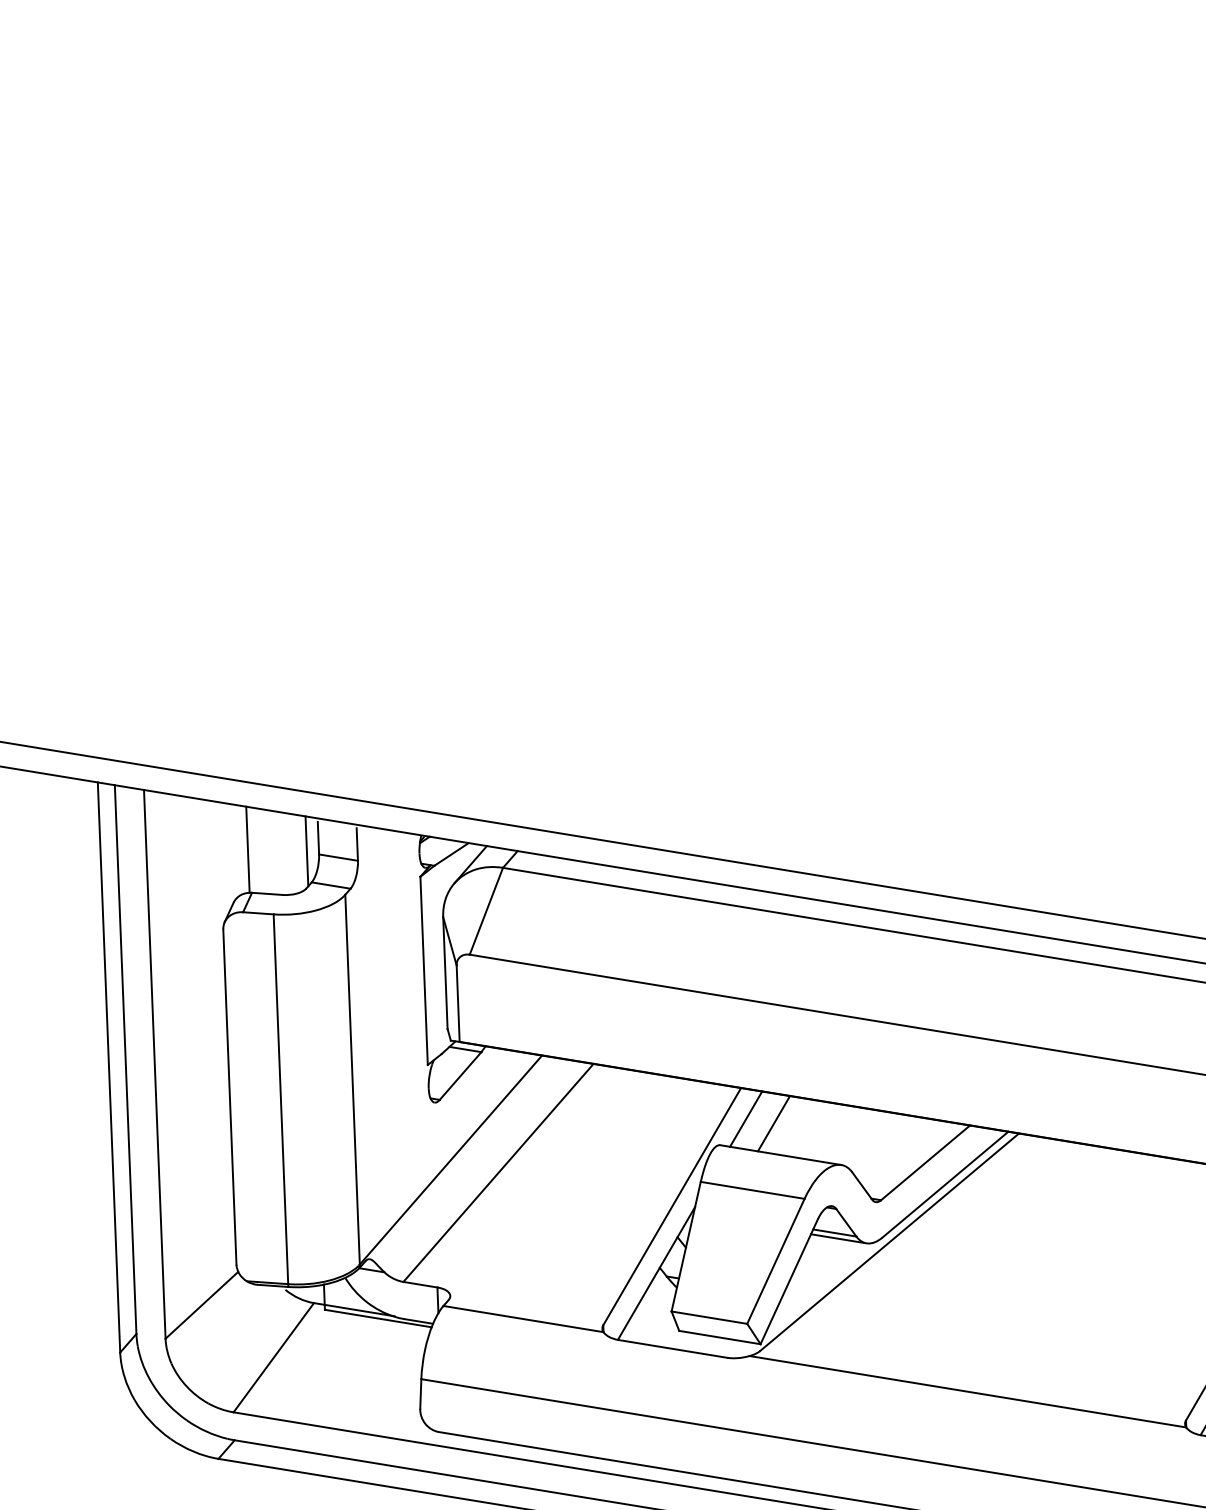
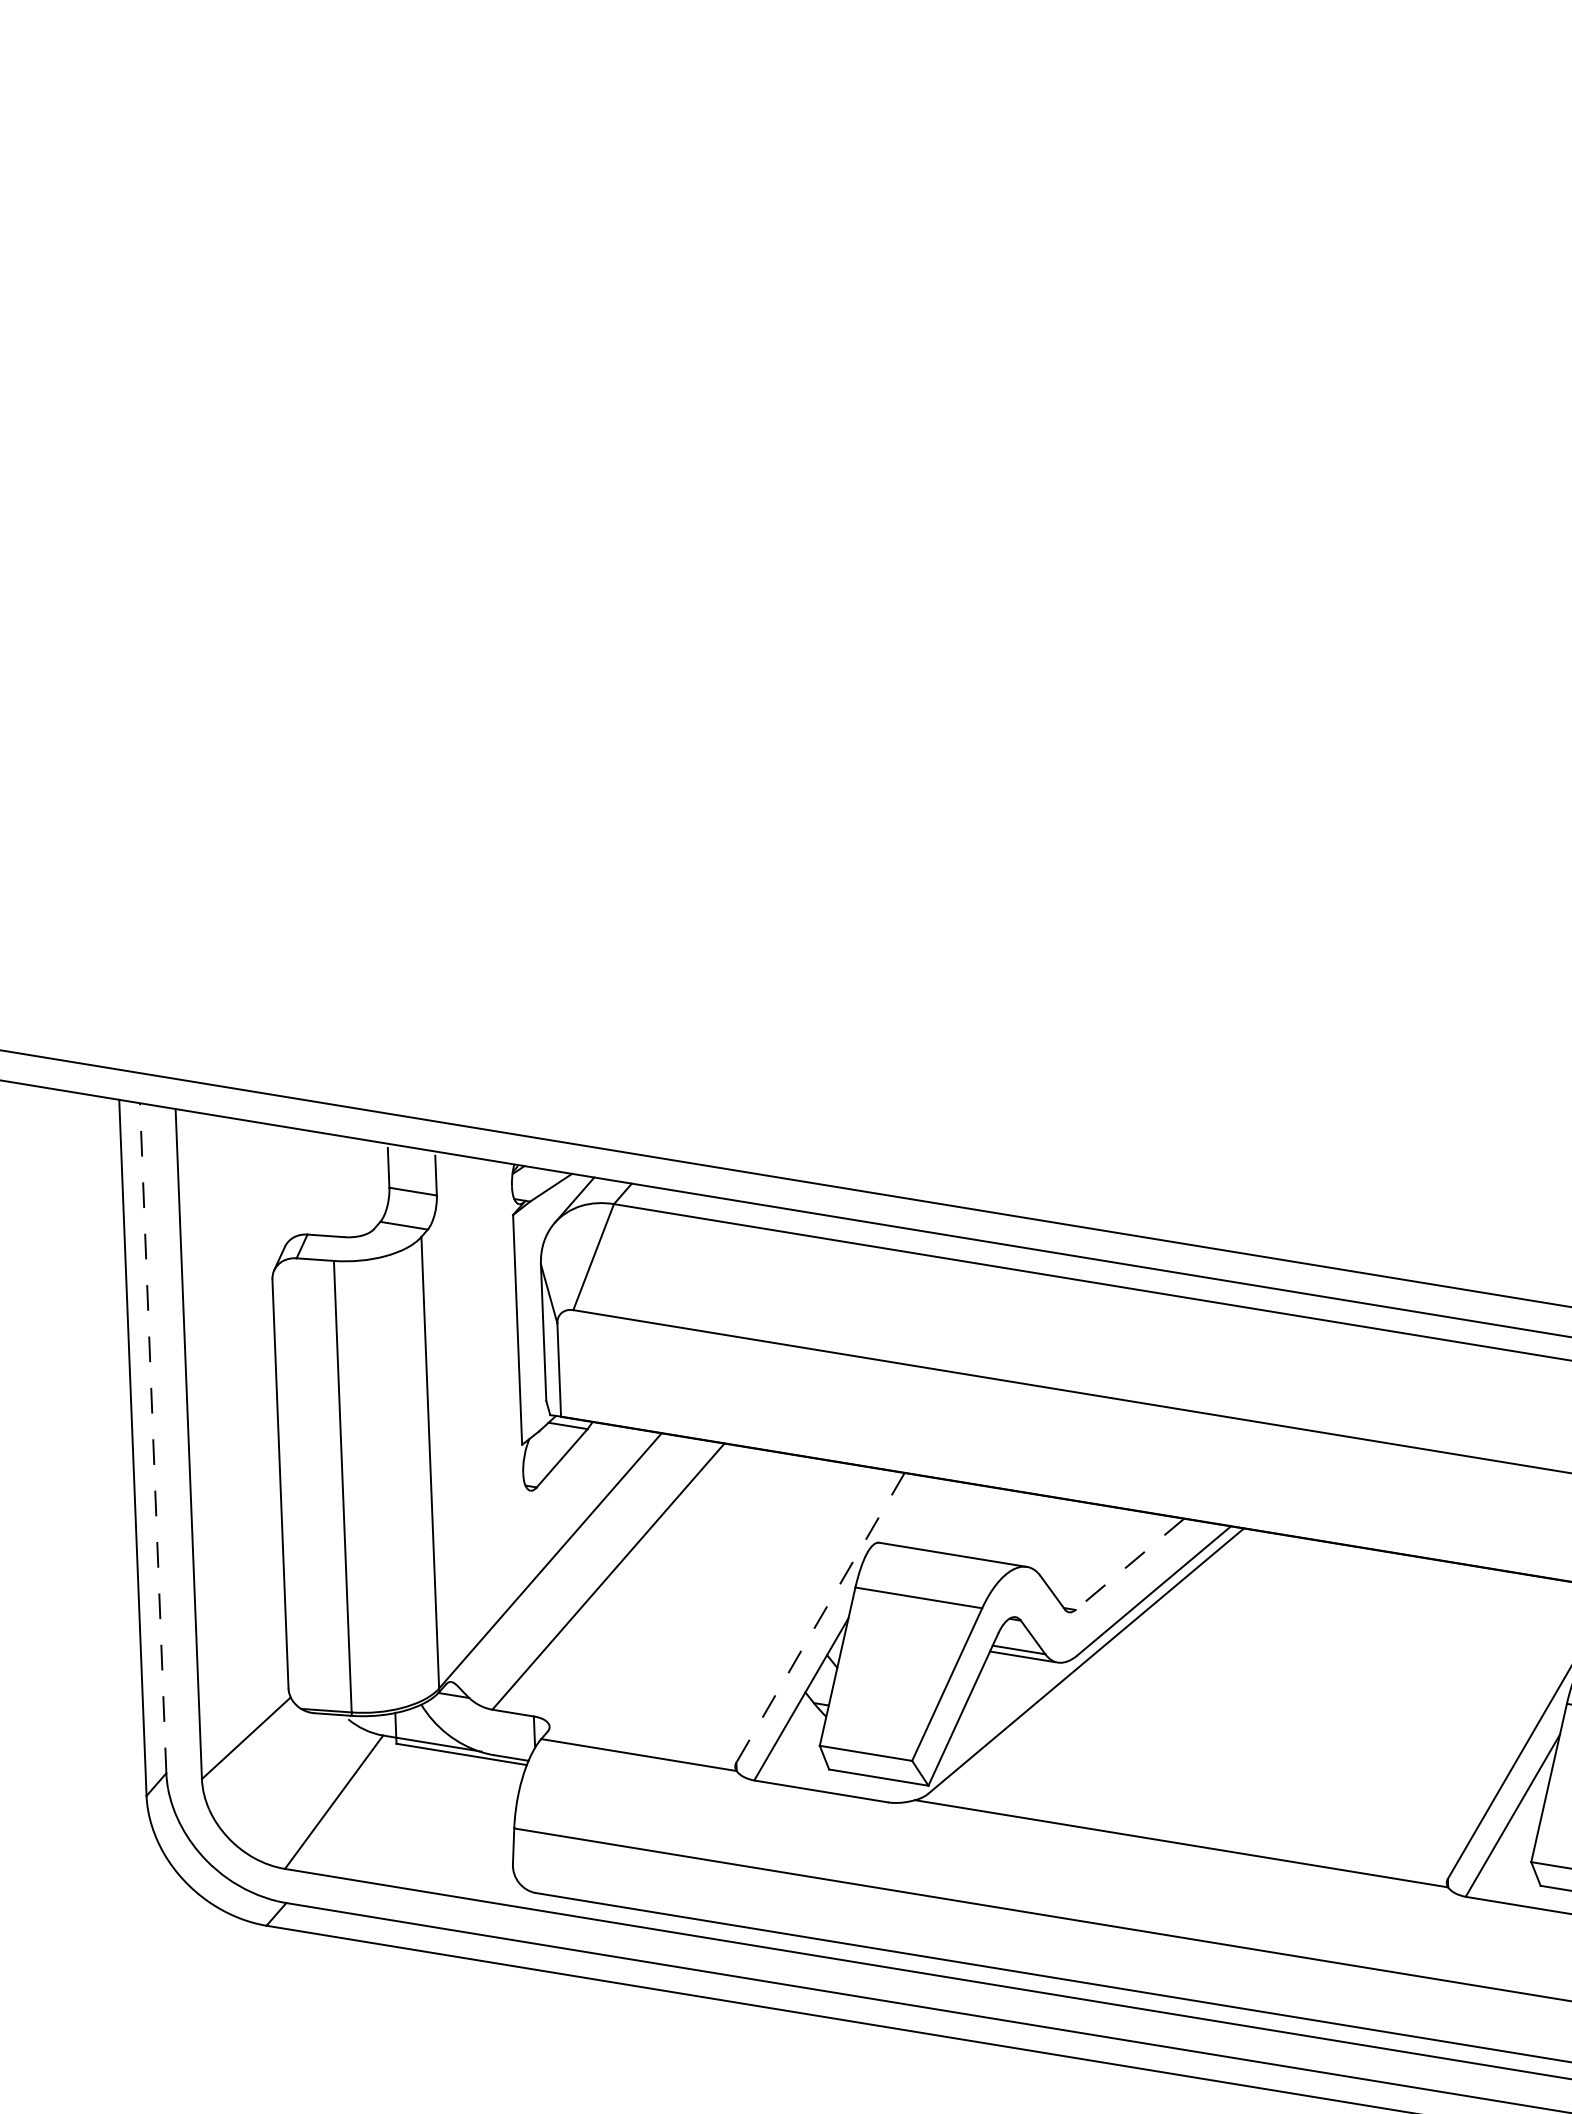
line: (247, 849) -> (302, 1181), removed
line: (306, 850) -> (374, 1183), removed
line: (125, 1058) -> (153, 1437), solid -> dashed
line: (745, 1118) -> (910, 1510), removed
line: (773, 1123) -> (944, 1516), removed
line: (925, 1163) -> (1129, 1564), solid -> dashed
line: (672, 1207) -> (820, 1618), solid -> dashed

